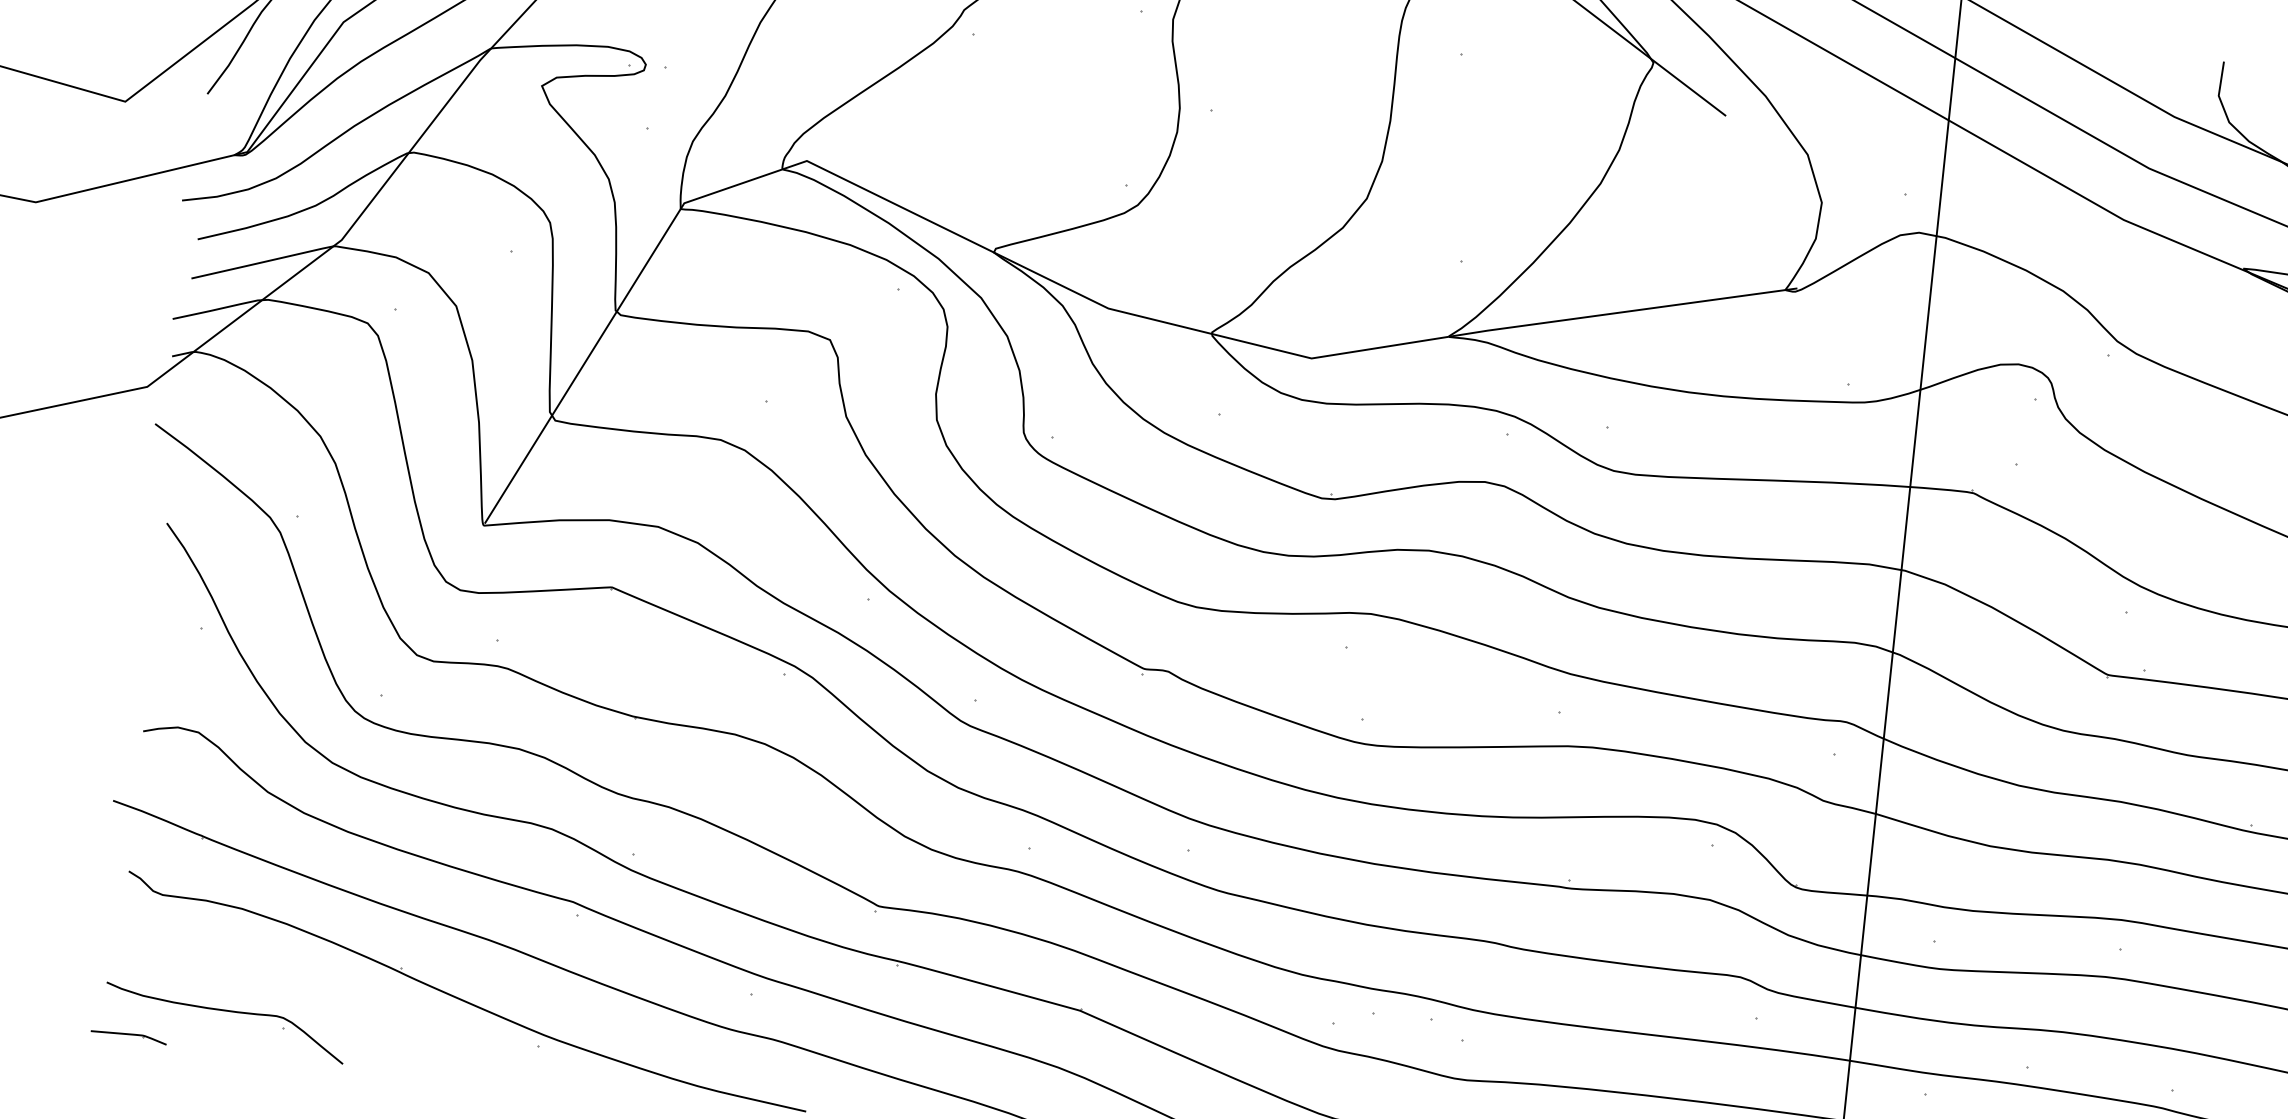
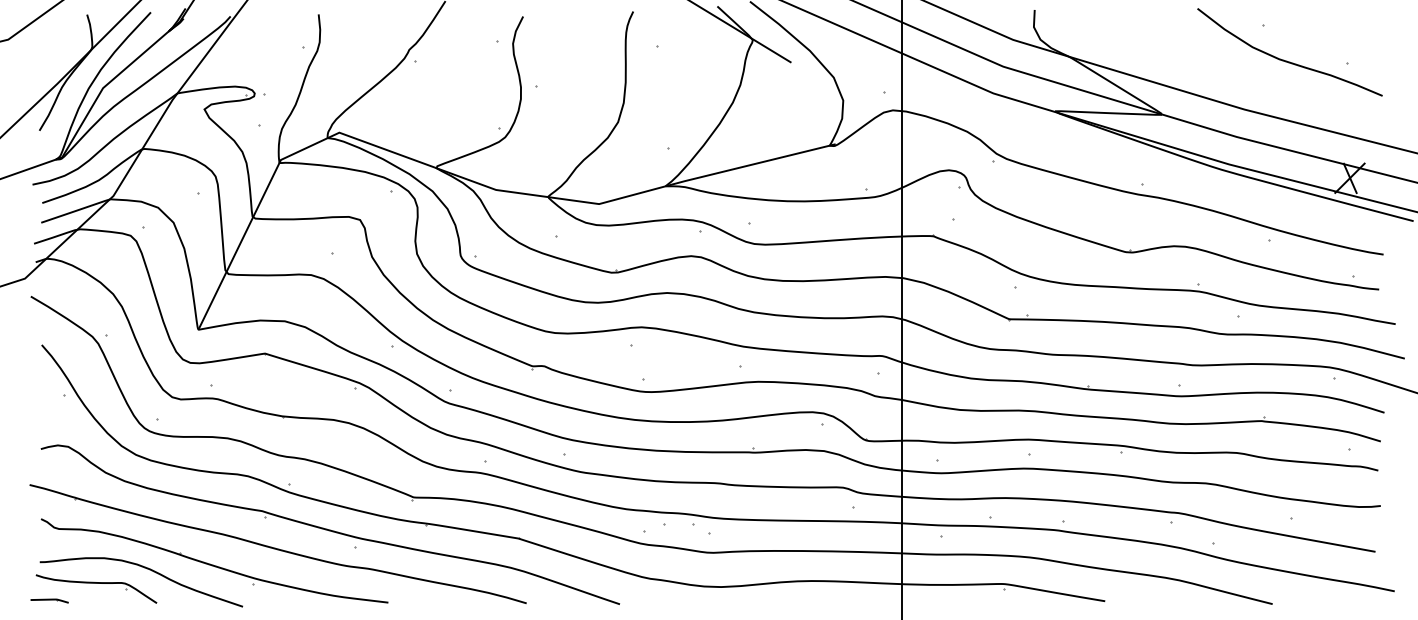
curve: (325, 991) -> (144, 568), added

